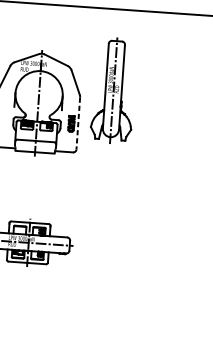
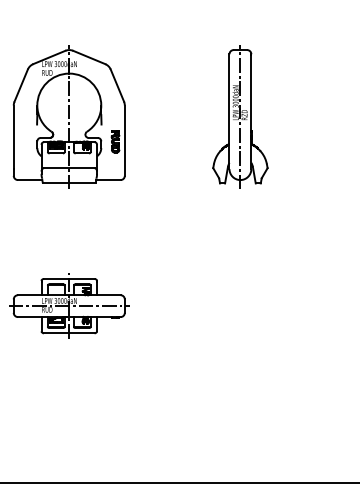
part: (113, 90) -> (240, 116), moved
line: (78, 124) -> (124, 141), dashed -> solid

